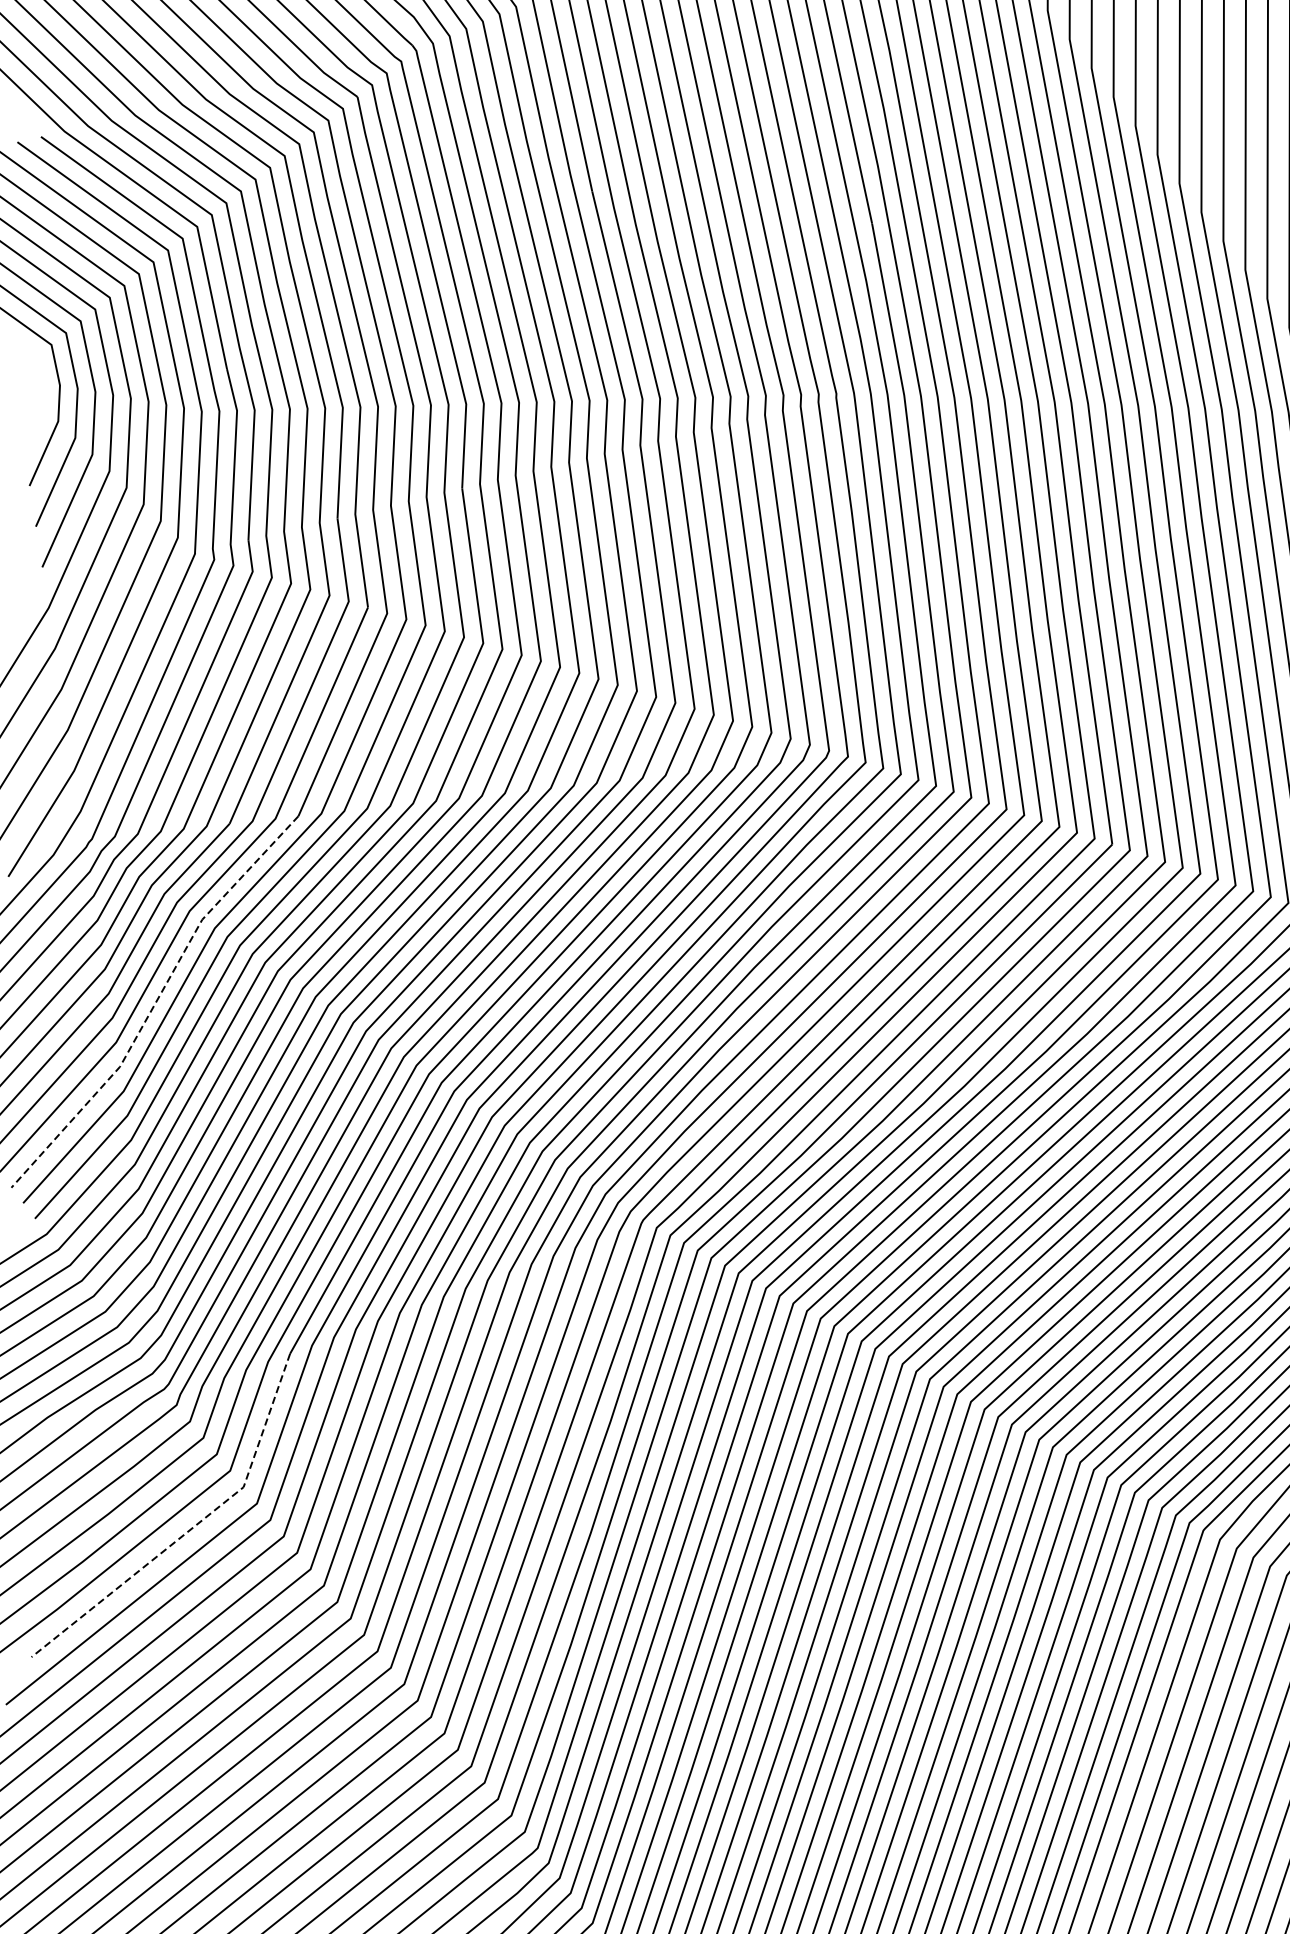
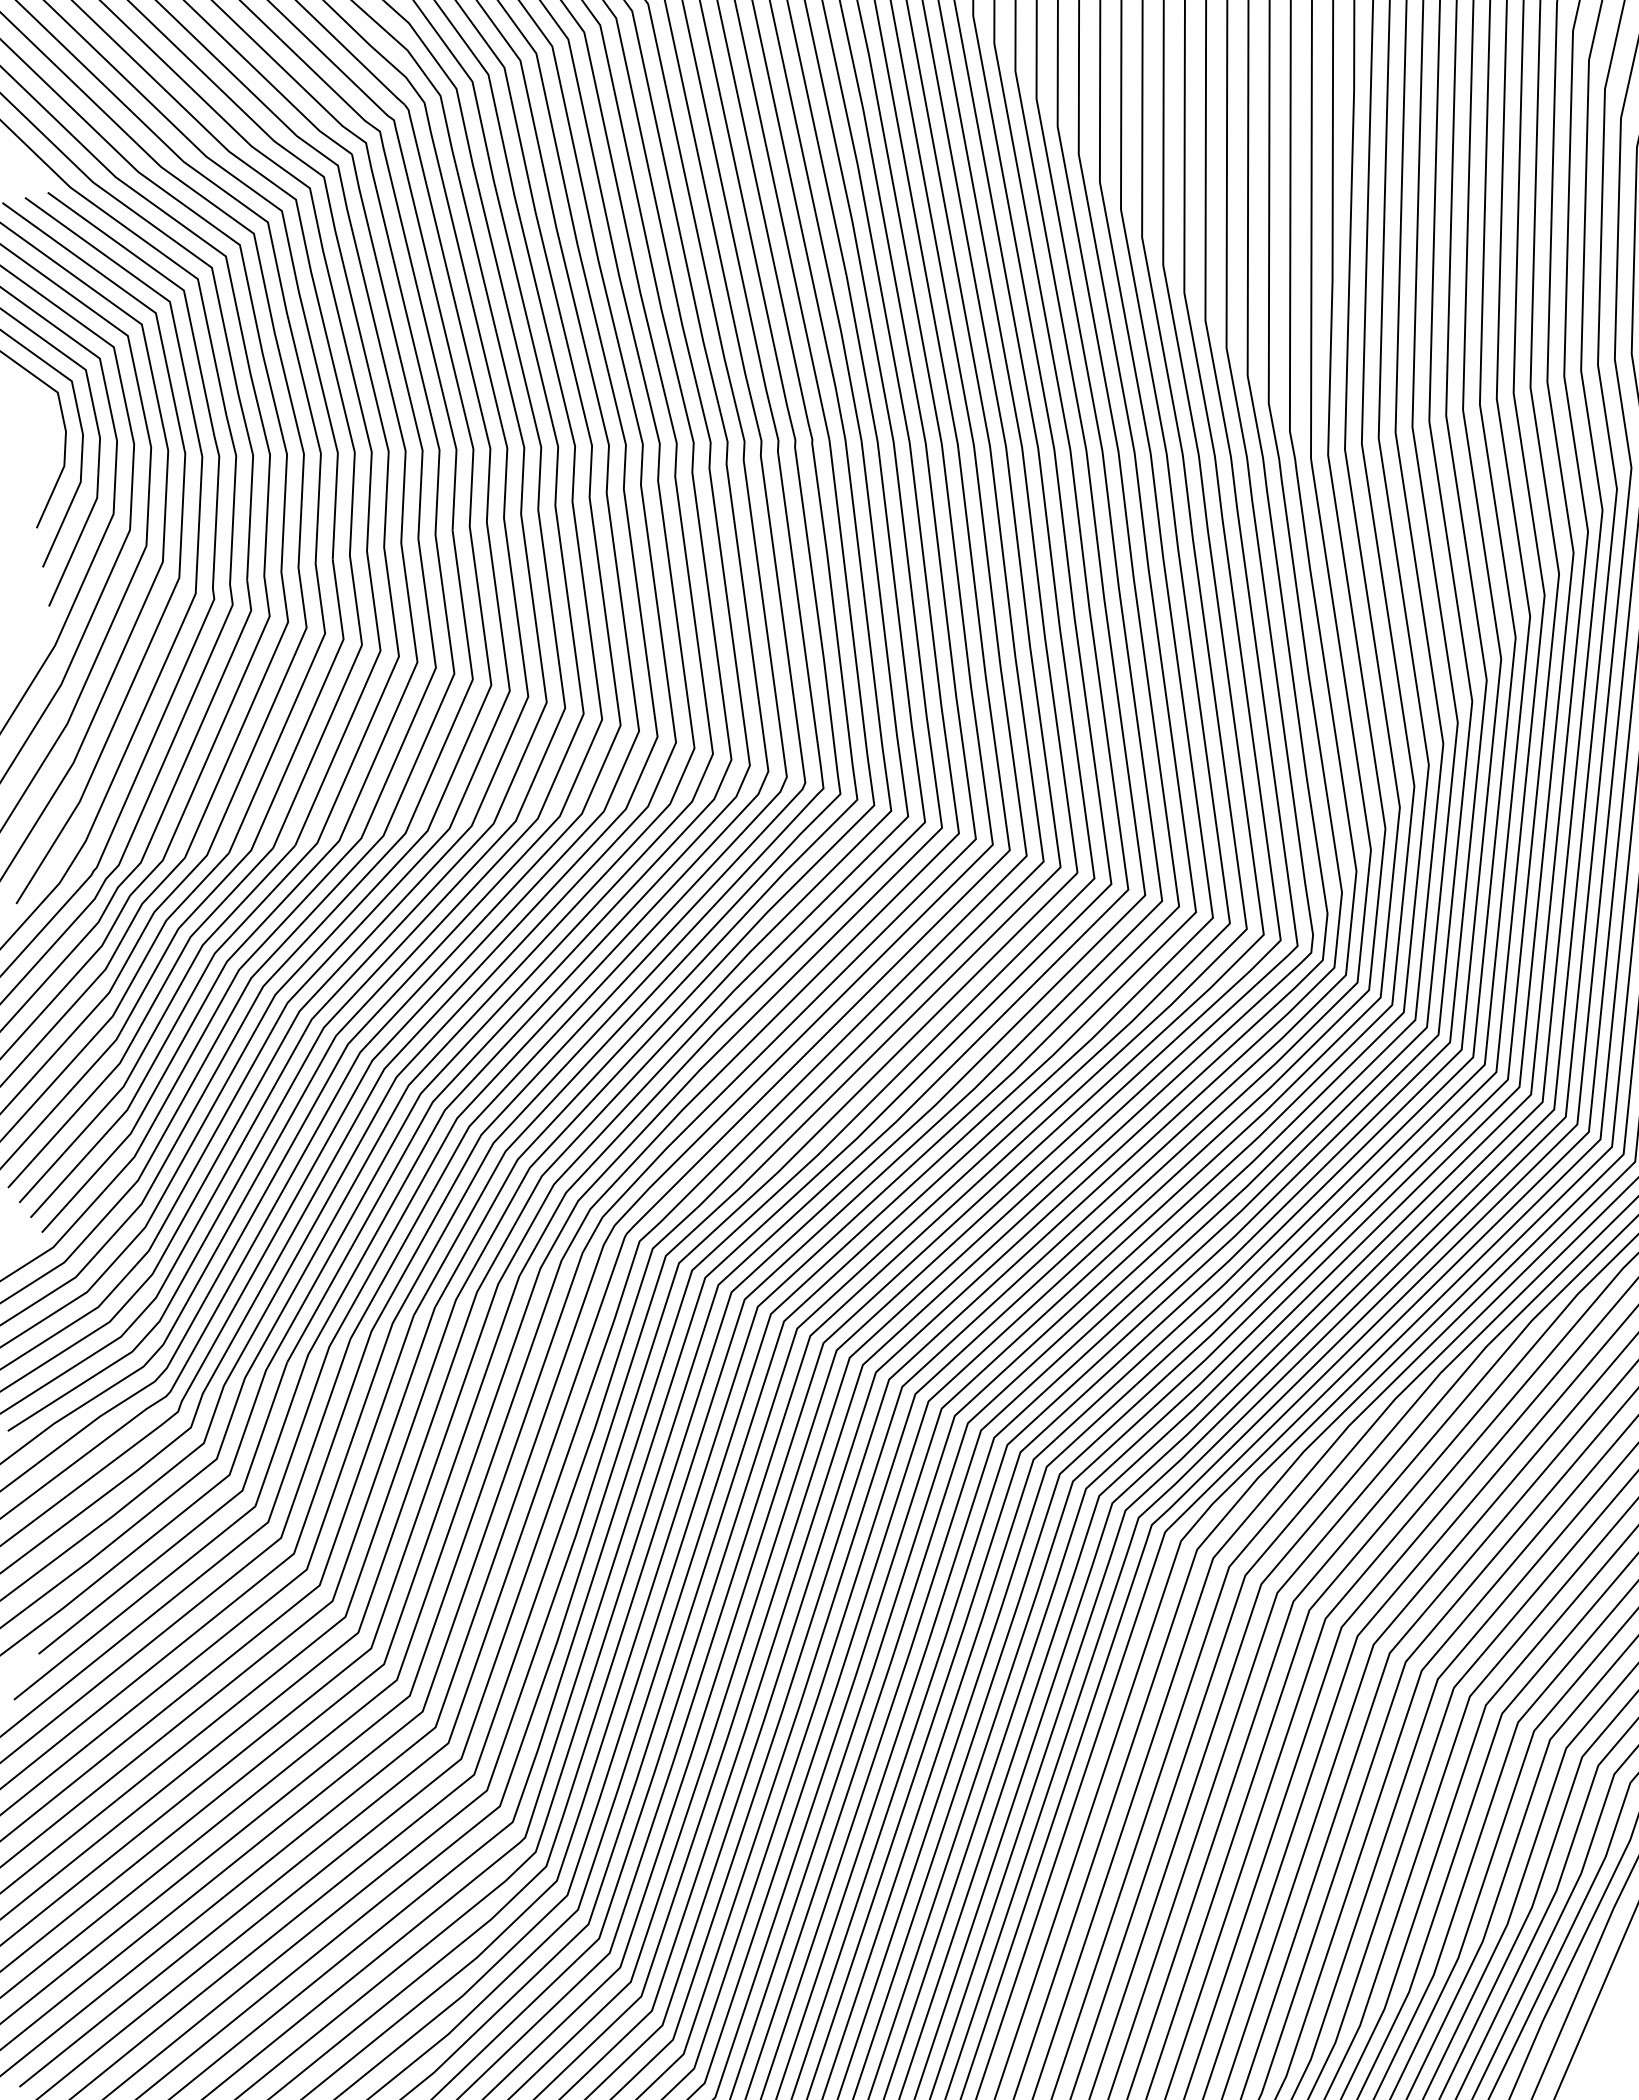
line: (156, 1003) -> (158, 1025), dashed -> solid
line: (192, 1527) -> (193, 1529), dashed -> solid

